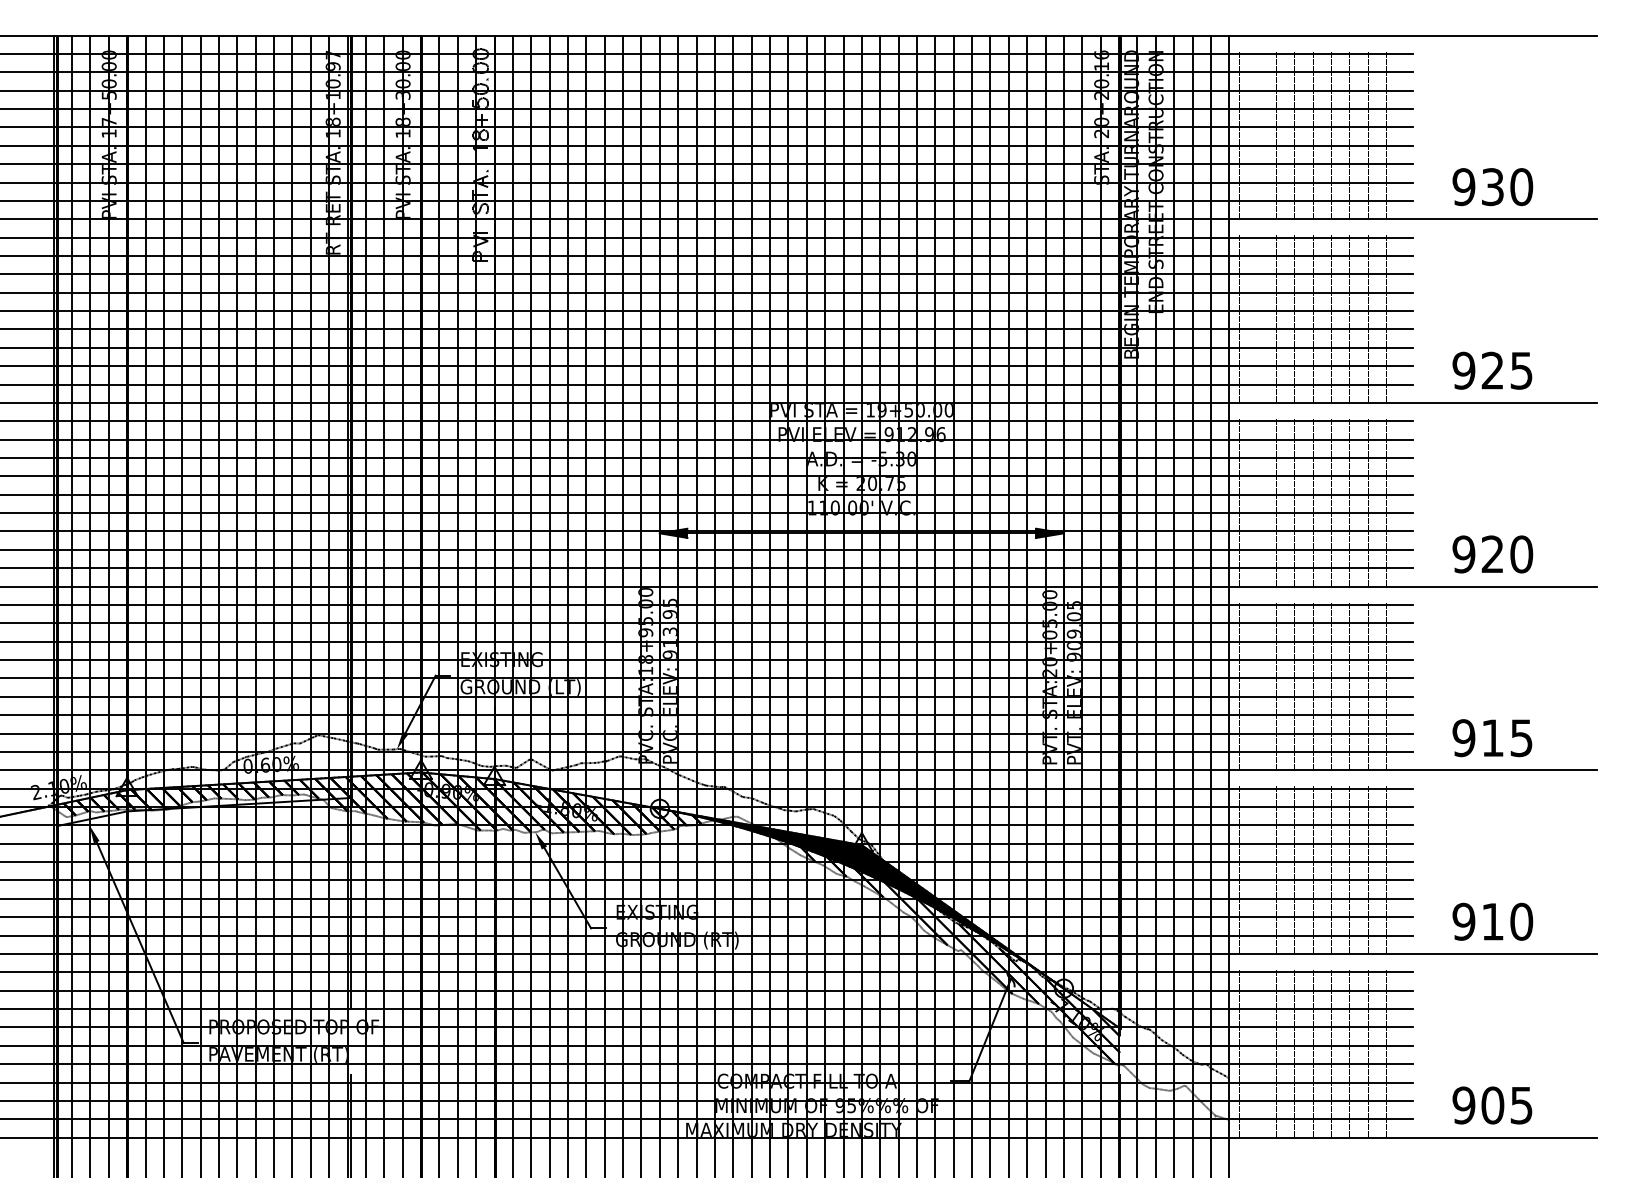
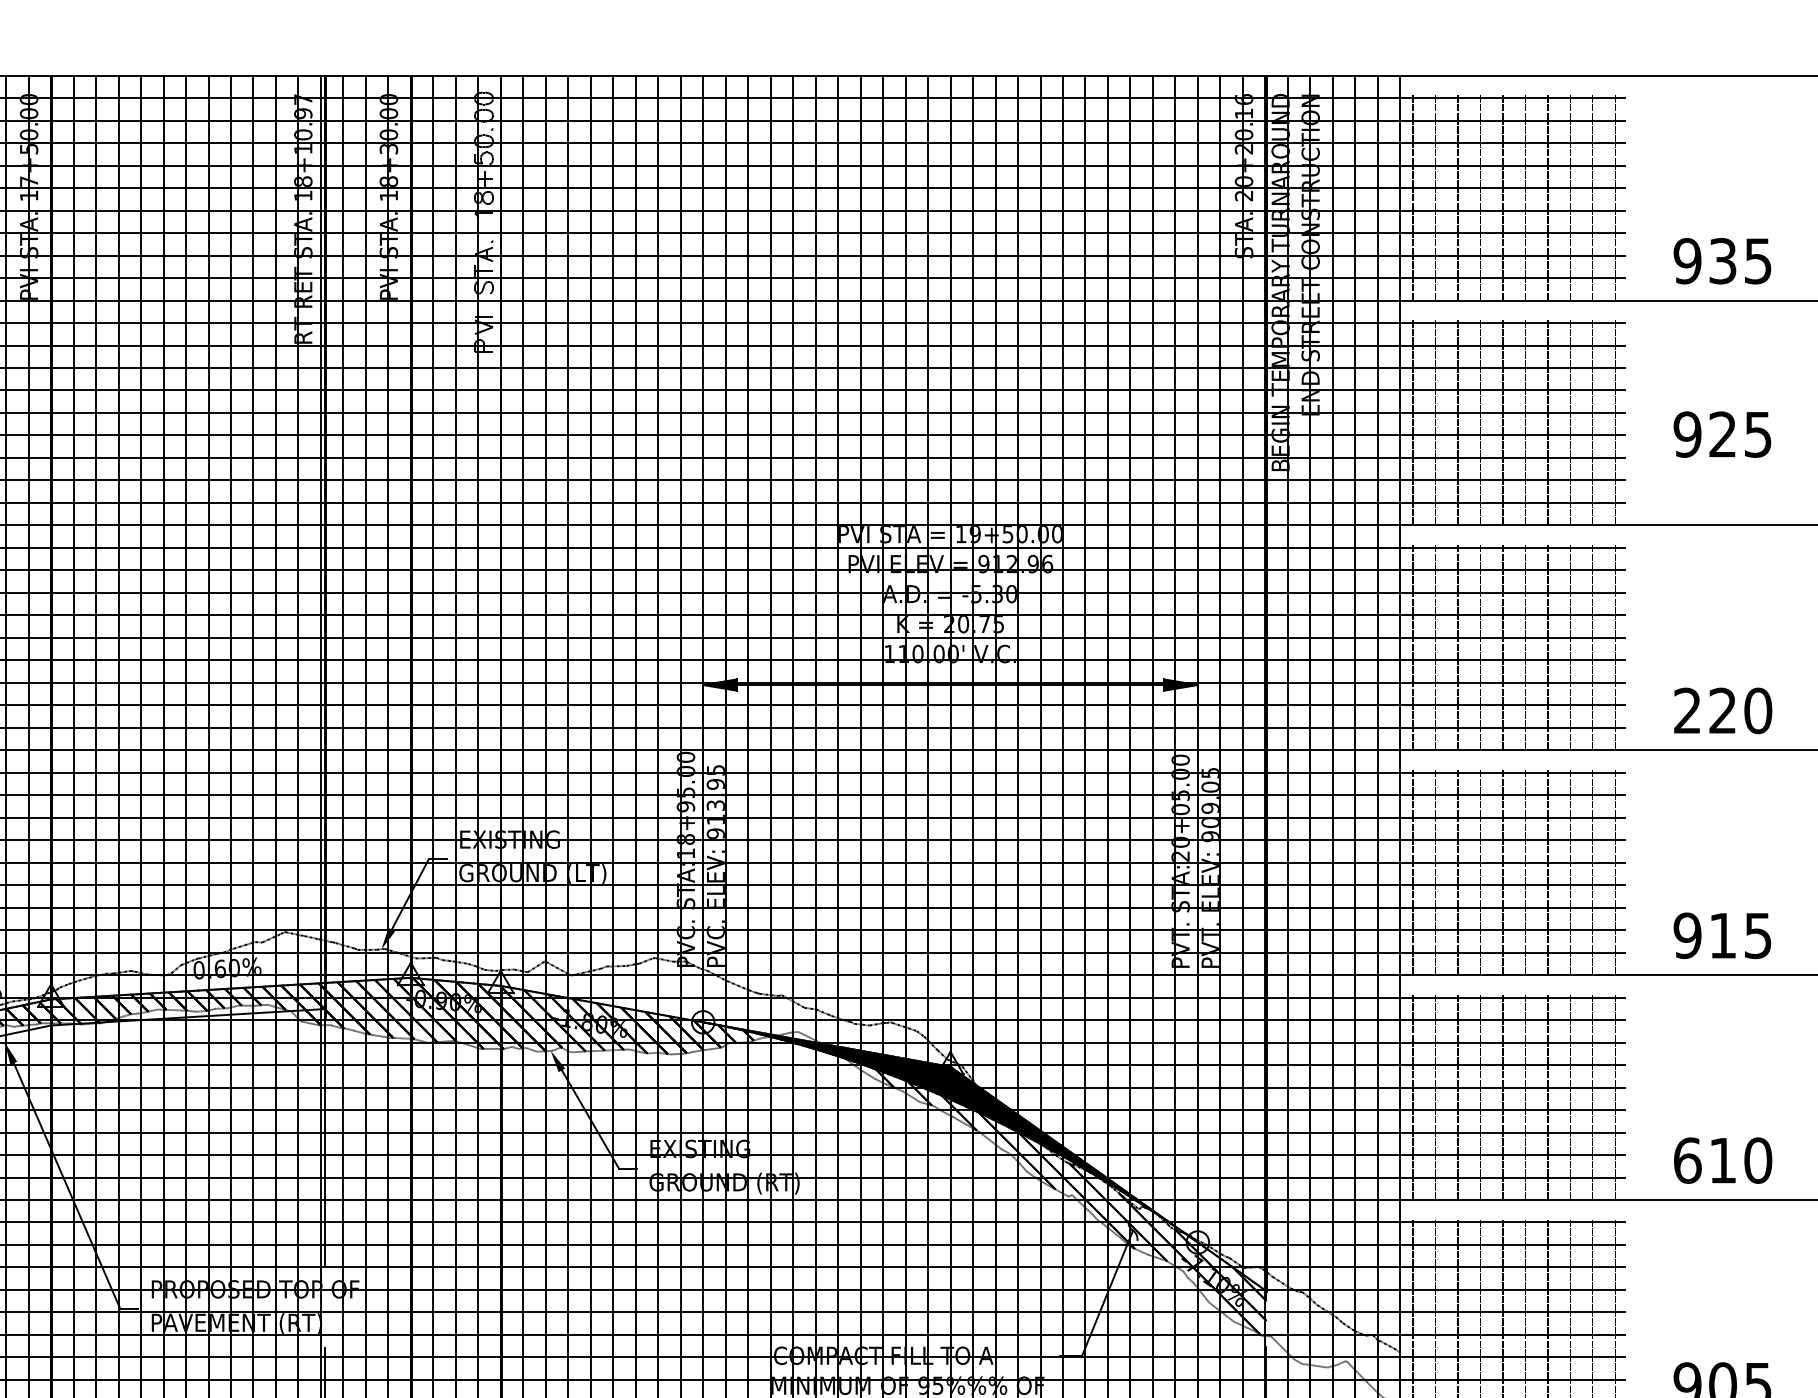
text: (1521, 187) -> (1758, 261), 930 -> 935
text: (1492, 370) -> (1722, 434), moved
text: (1463, 554) -> (1687, 710), 920 -> 220
text: (1463, 921) -> (1687, 1160), 910 -> 610

